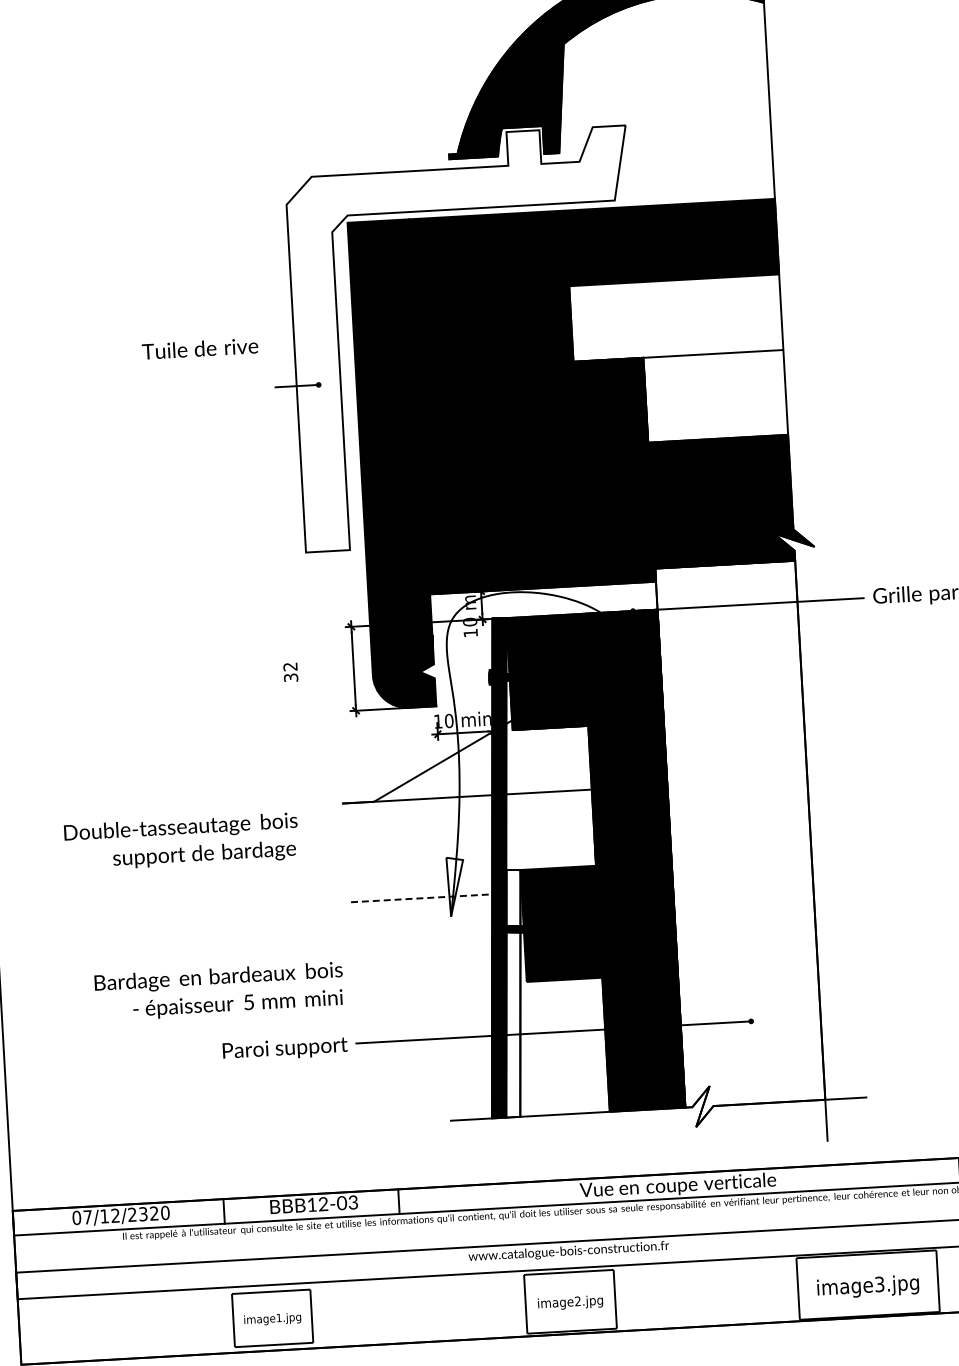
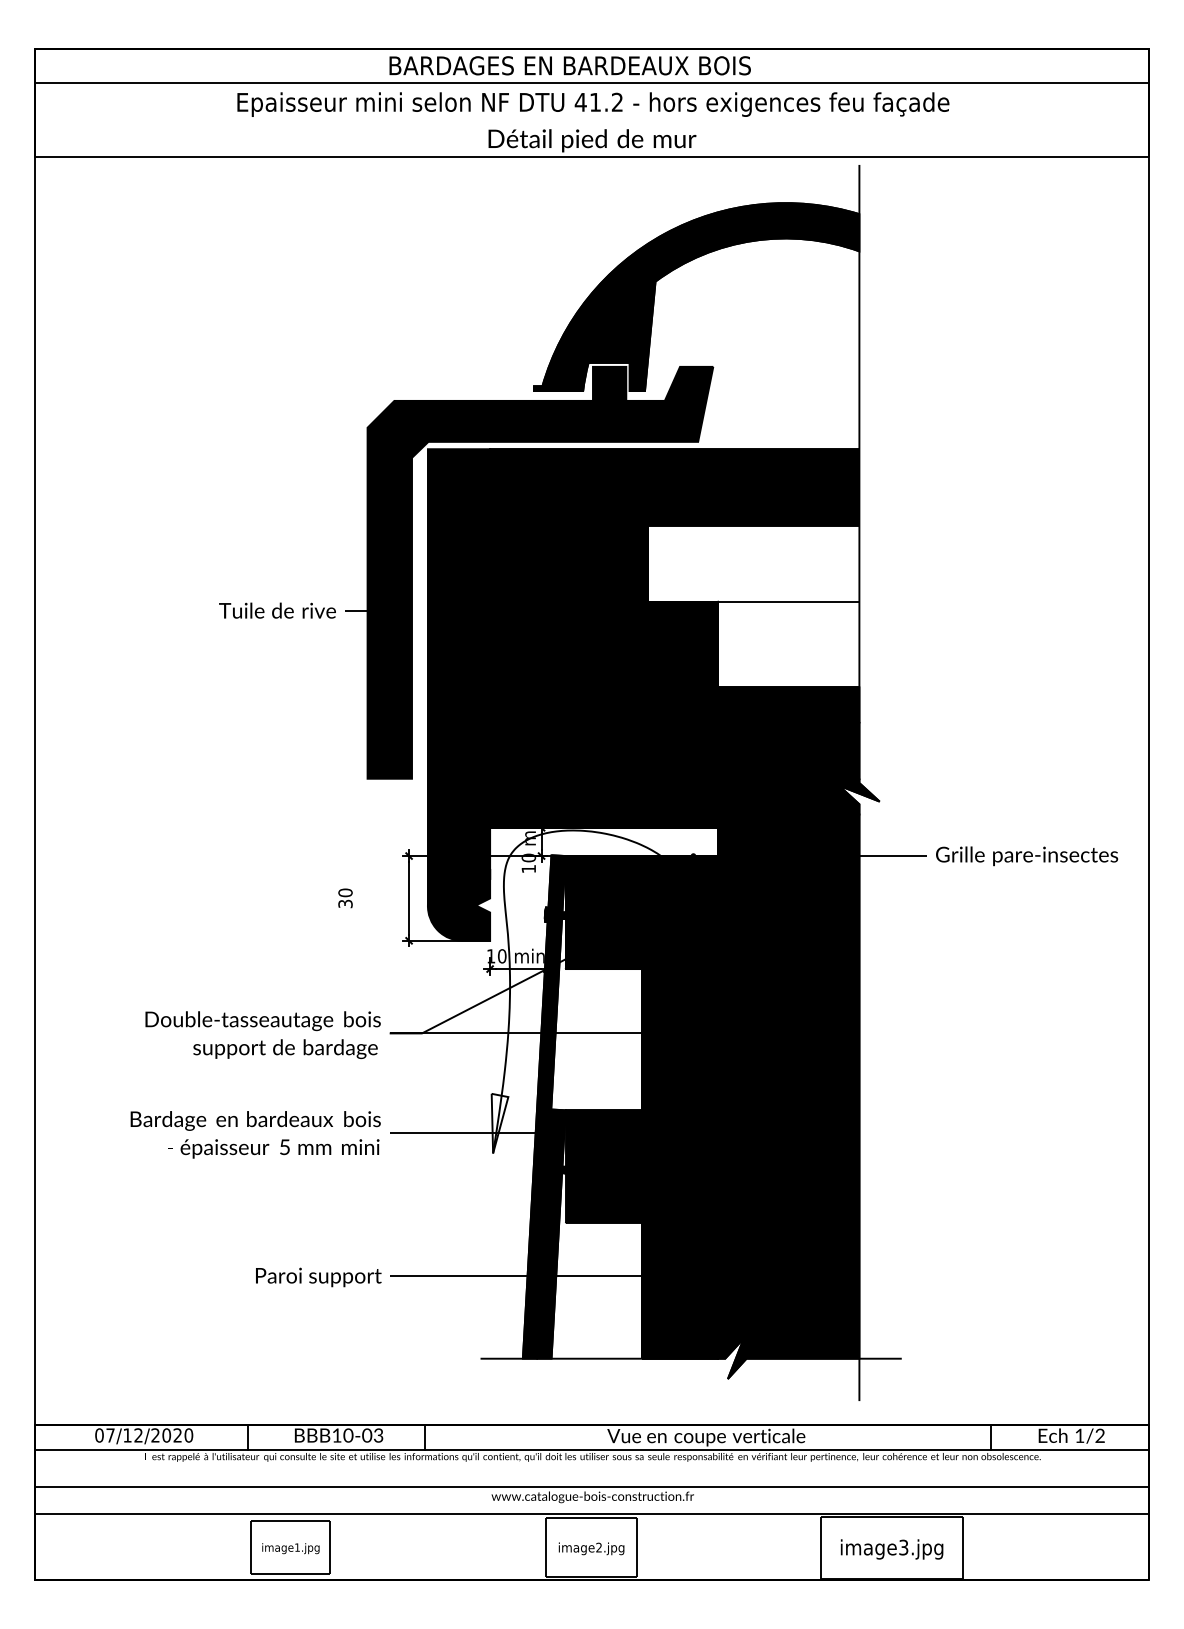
fill: (465, 338) -> (540, 572), added
text: (200, 348) -> (277, 610), moved
text: (290, 666) -> (345, 892), 32 -> 30
text: (181, 842) -> (262, 1035), moved
fill: (740, 843) -> (788, 1096), added
line: (422, 898) -> (465, 1133), dashed -> solid
text: (219, 991) -> (255, 1134), moved
fill: (513, 992) -> (551, 1233), added
text: (323, 1204) -> (348, 1435), \c16711848;BBB12-03 -> \c16711848;BBB10-03
text: (143, 1214) -> (166, 1435), 07/12/2320 -> 07/12/2020

